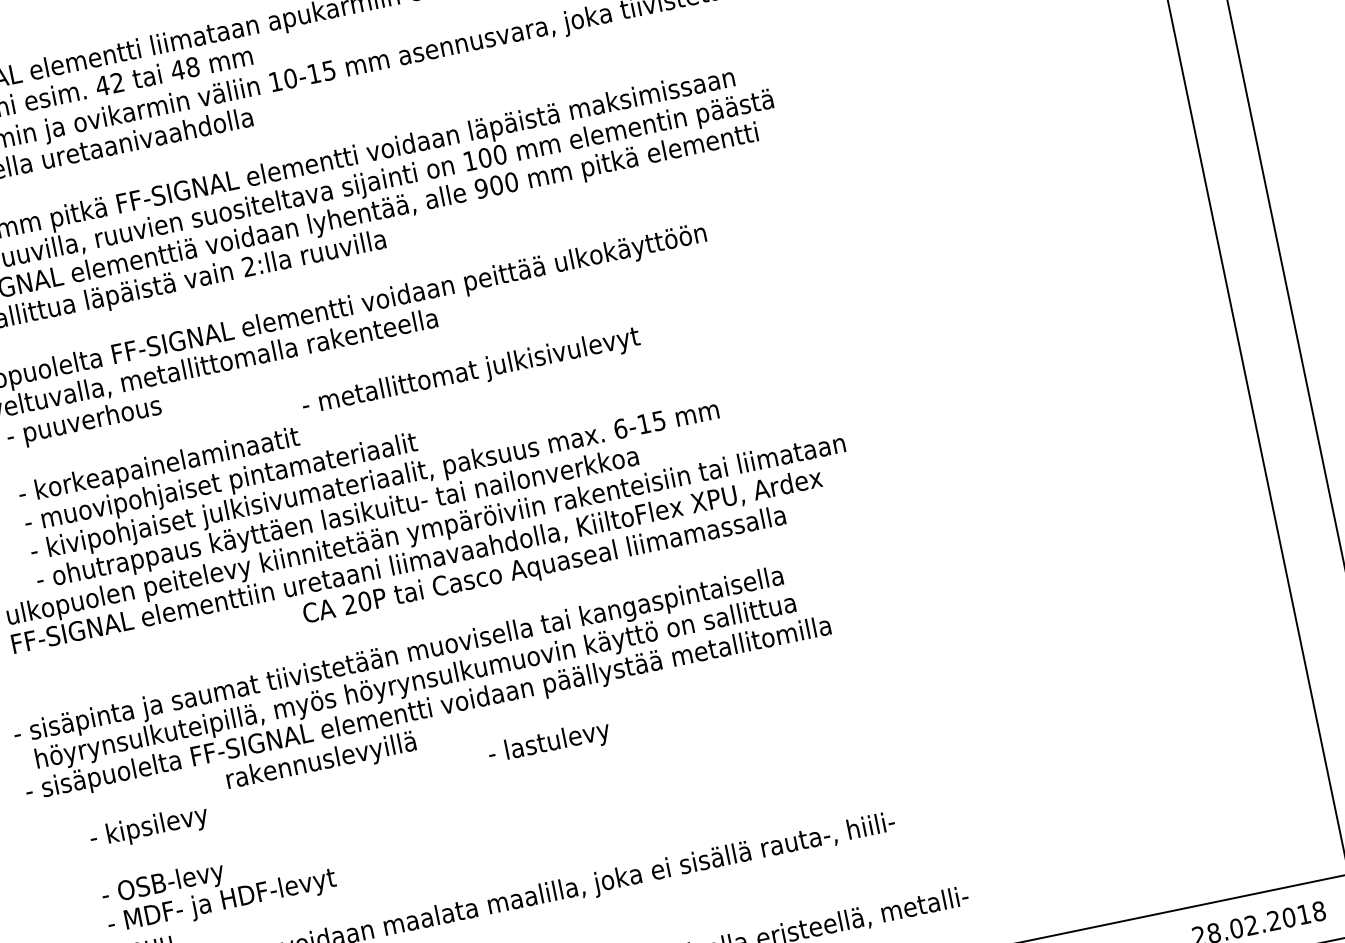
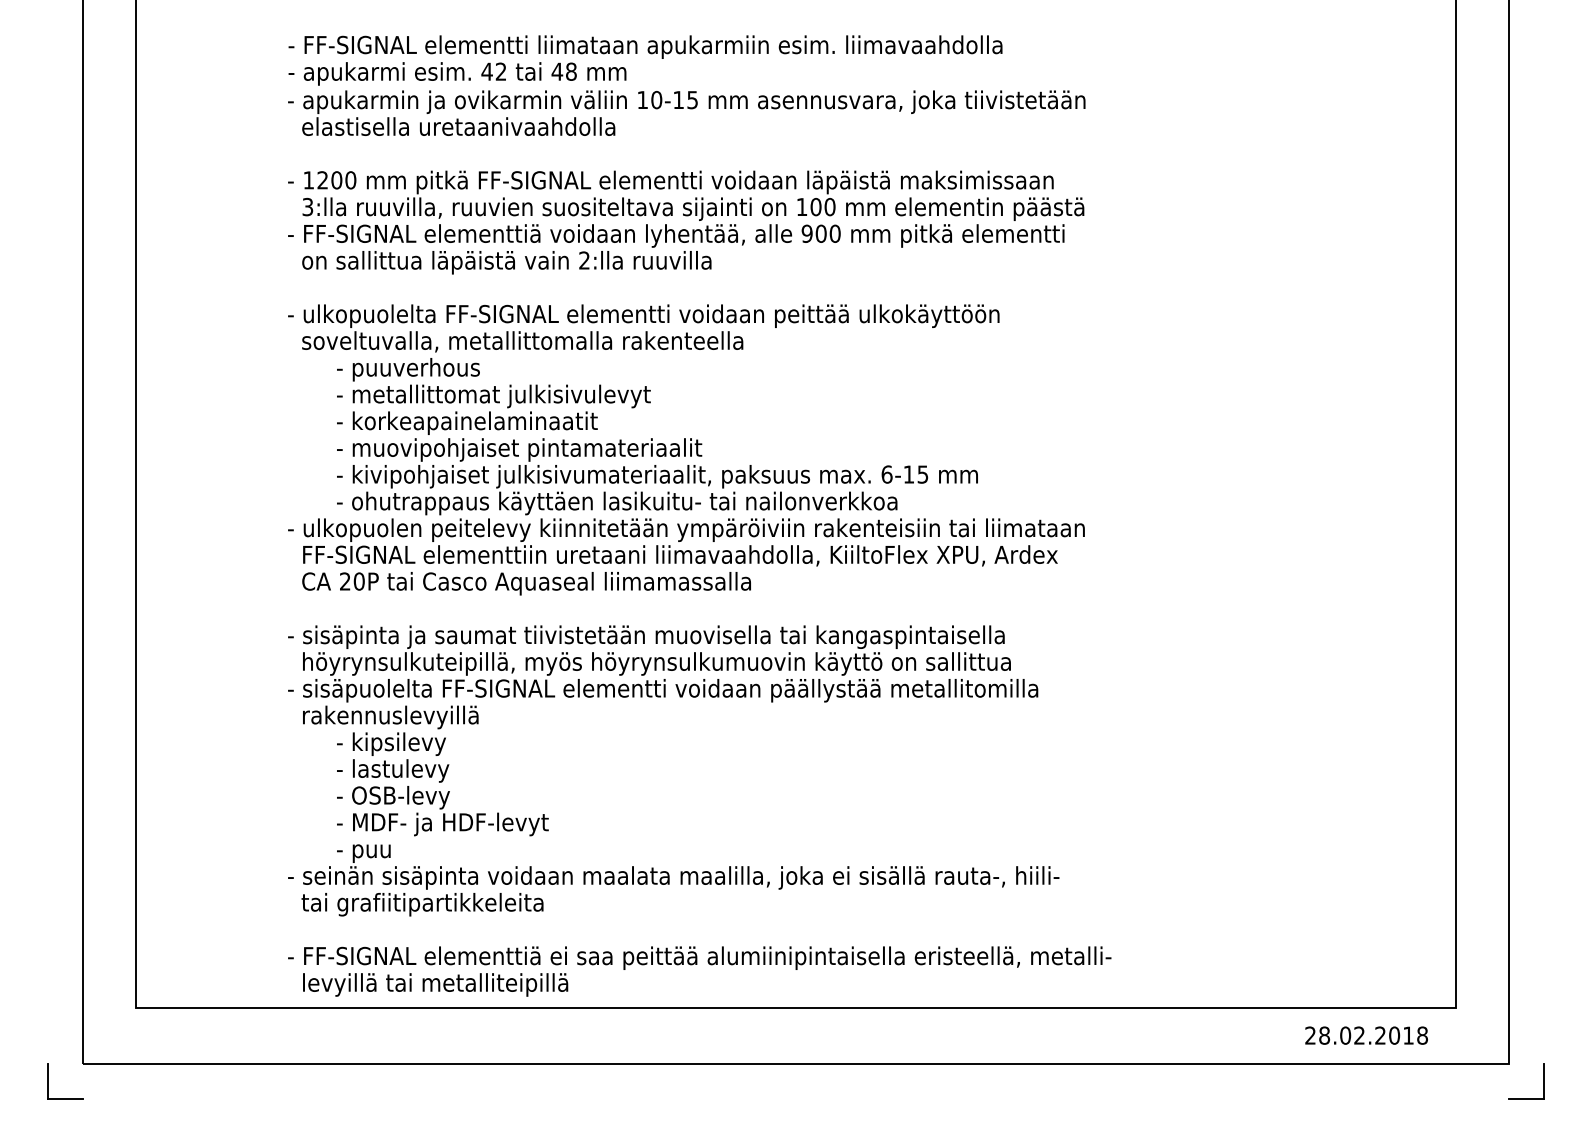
text: (470, 372) -> (493, 396), moved
text: (544, 566) -> (526, 583), moved
text: (549, 743) -> (393, 770), moved
text: (321, 762) -> (390, 717), moved

